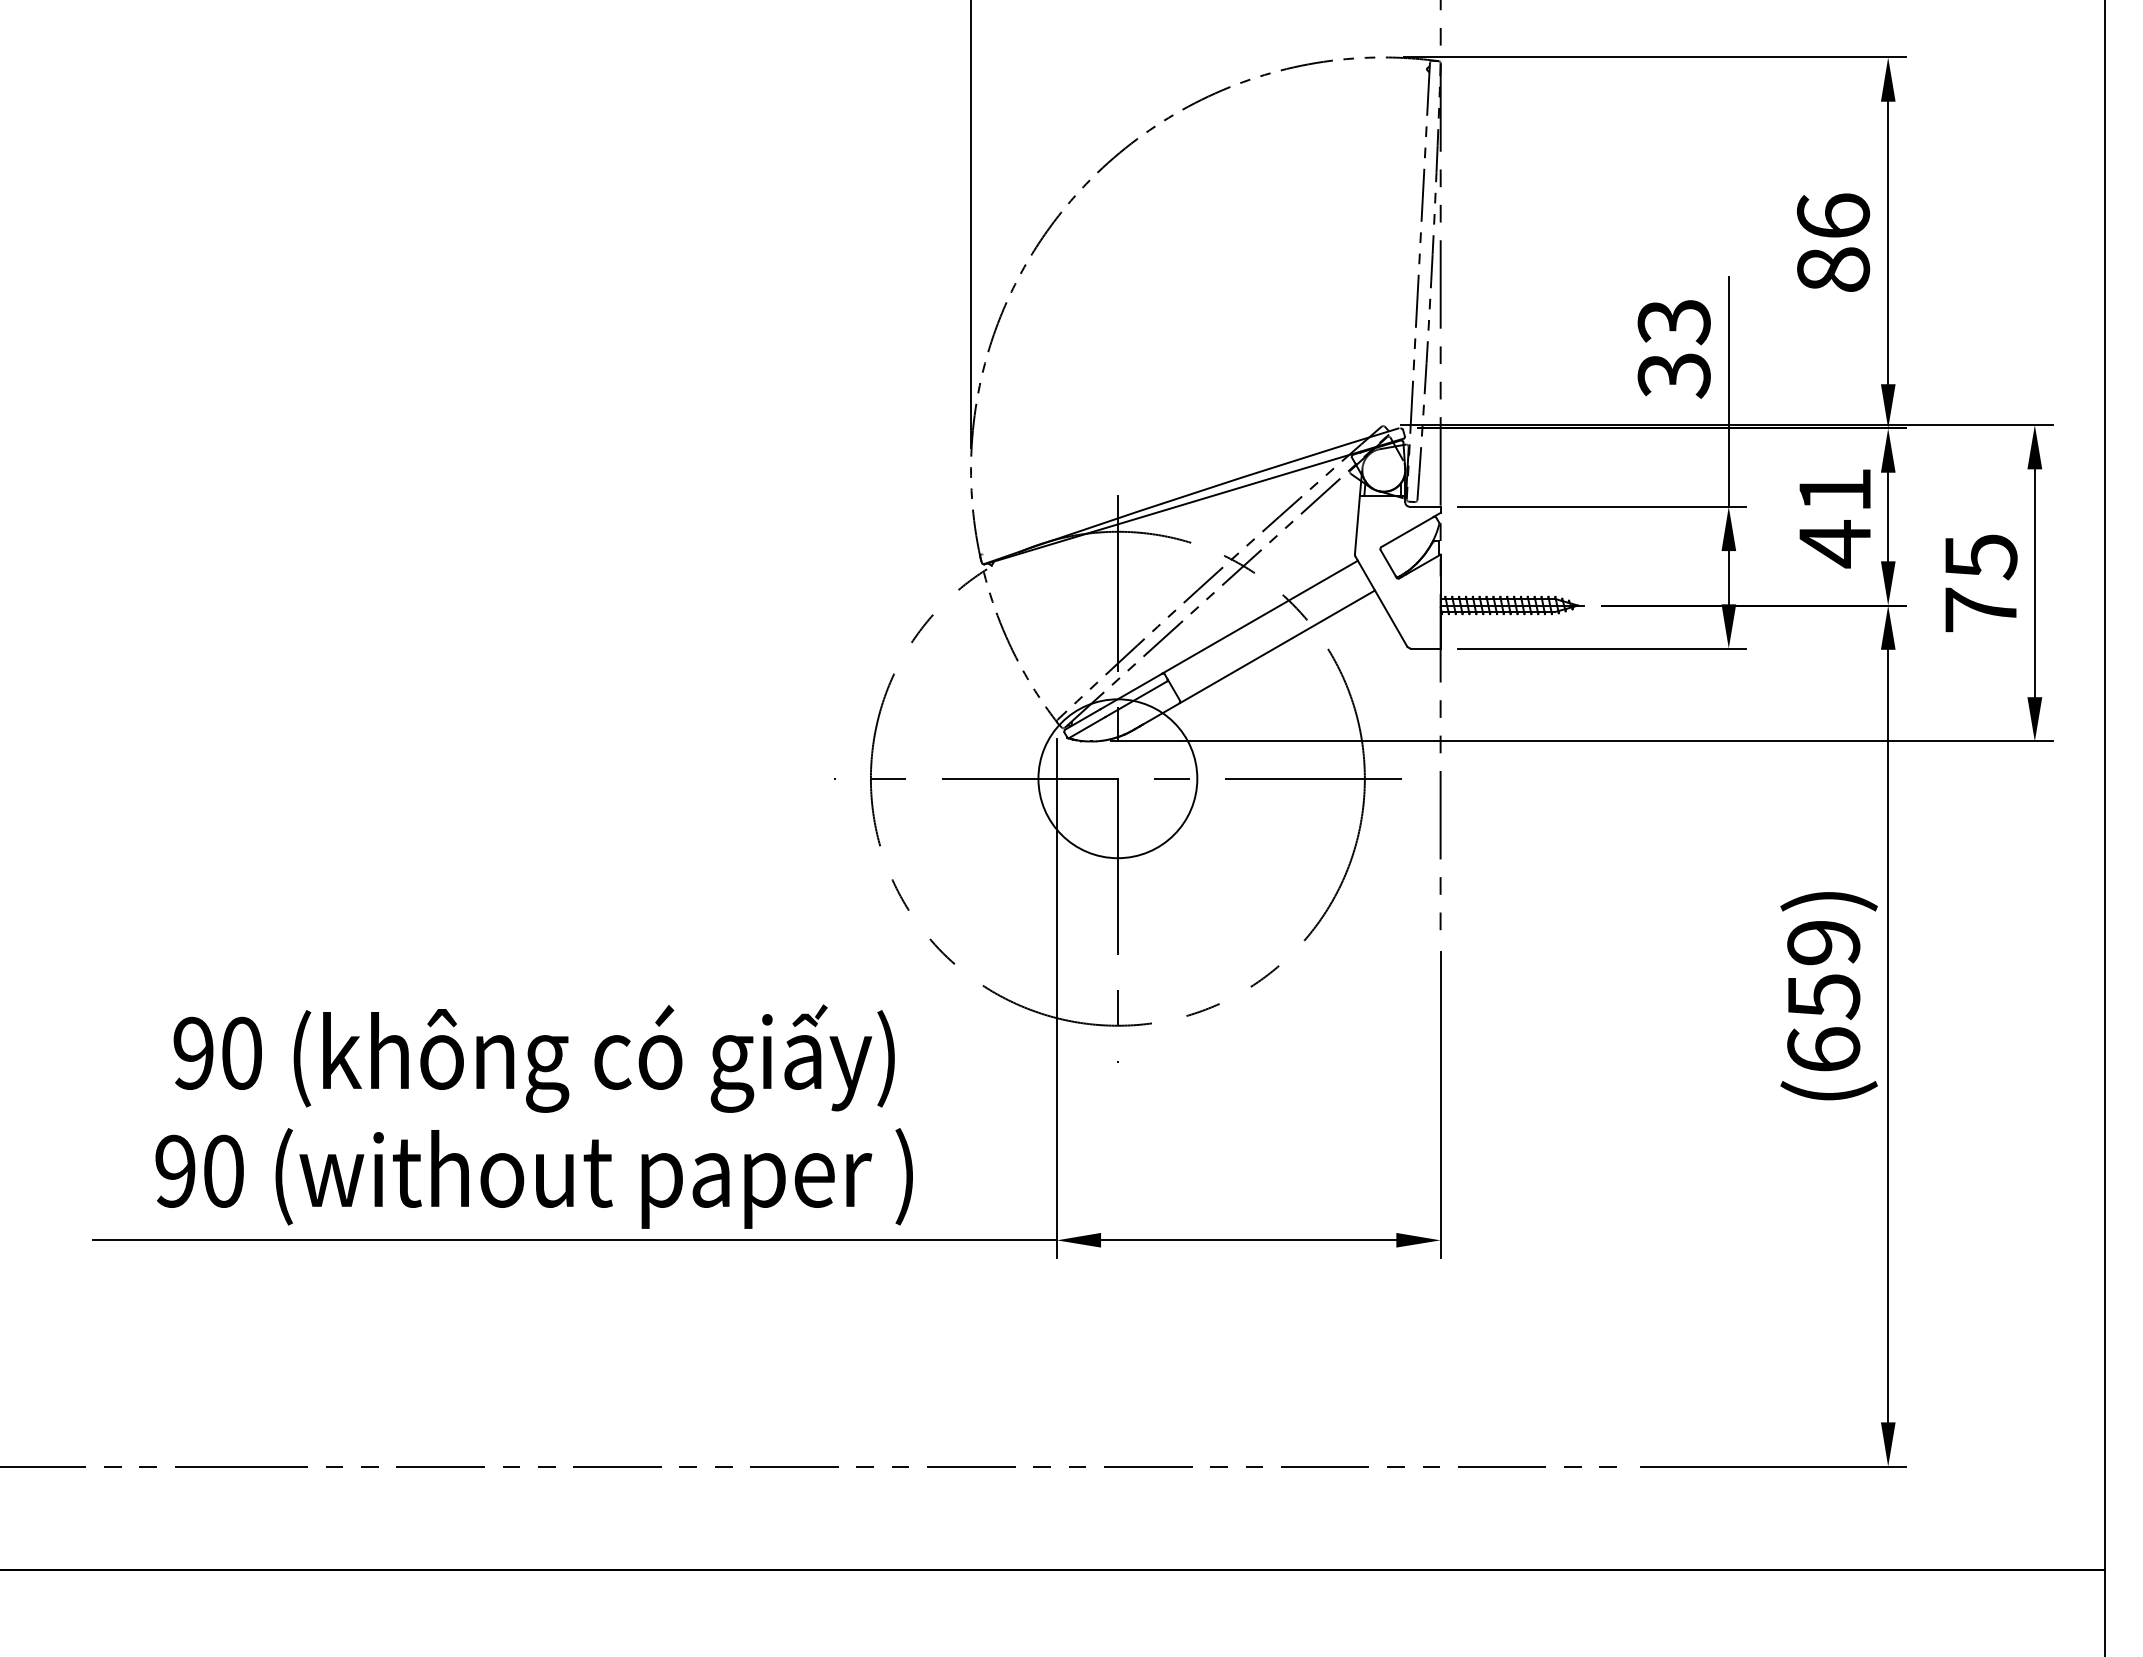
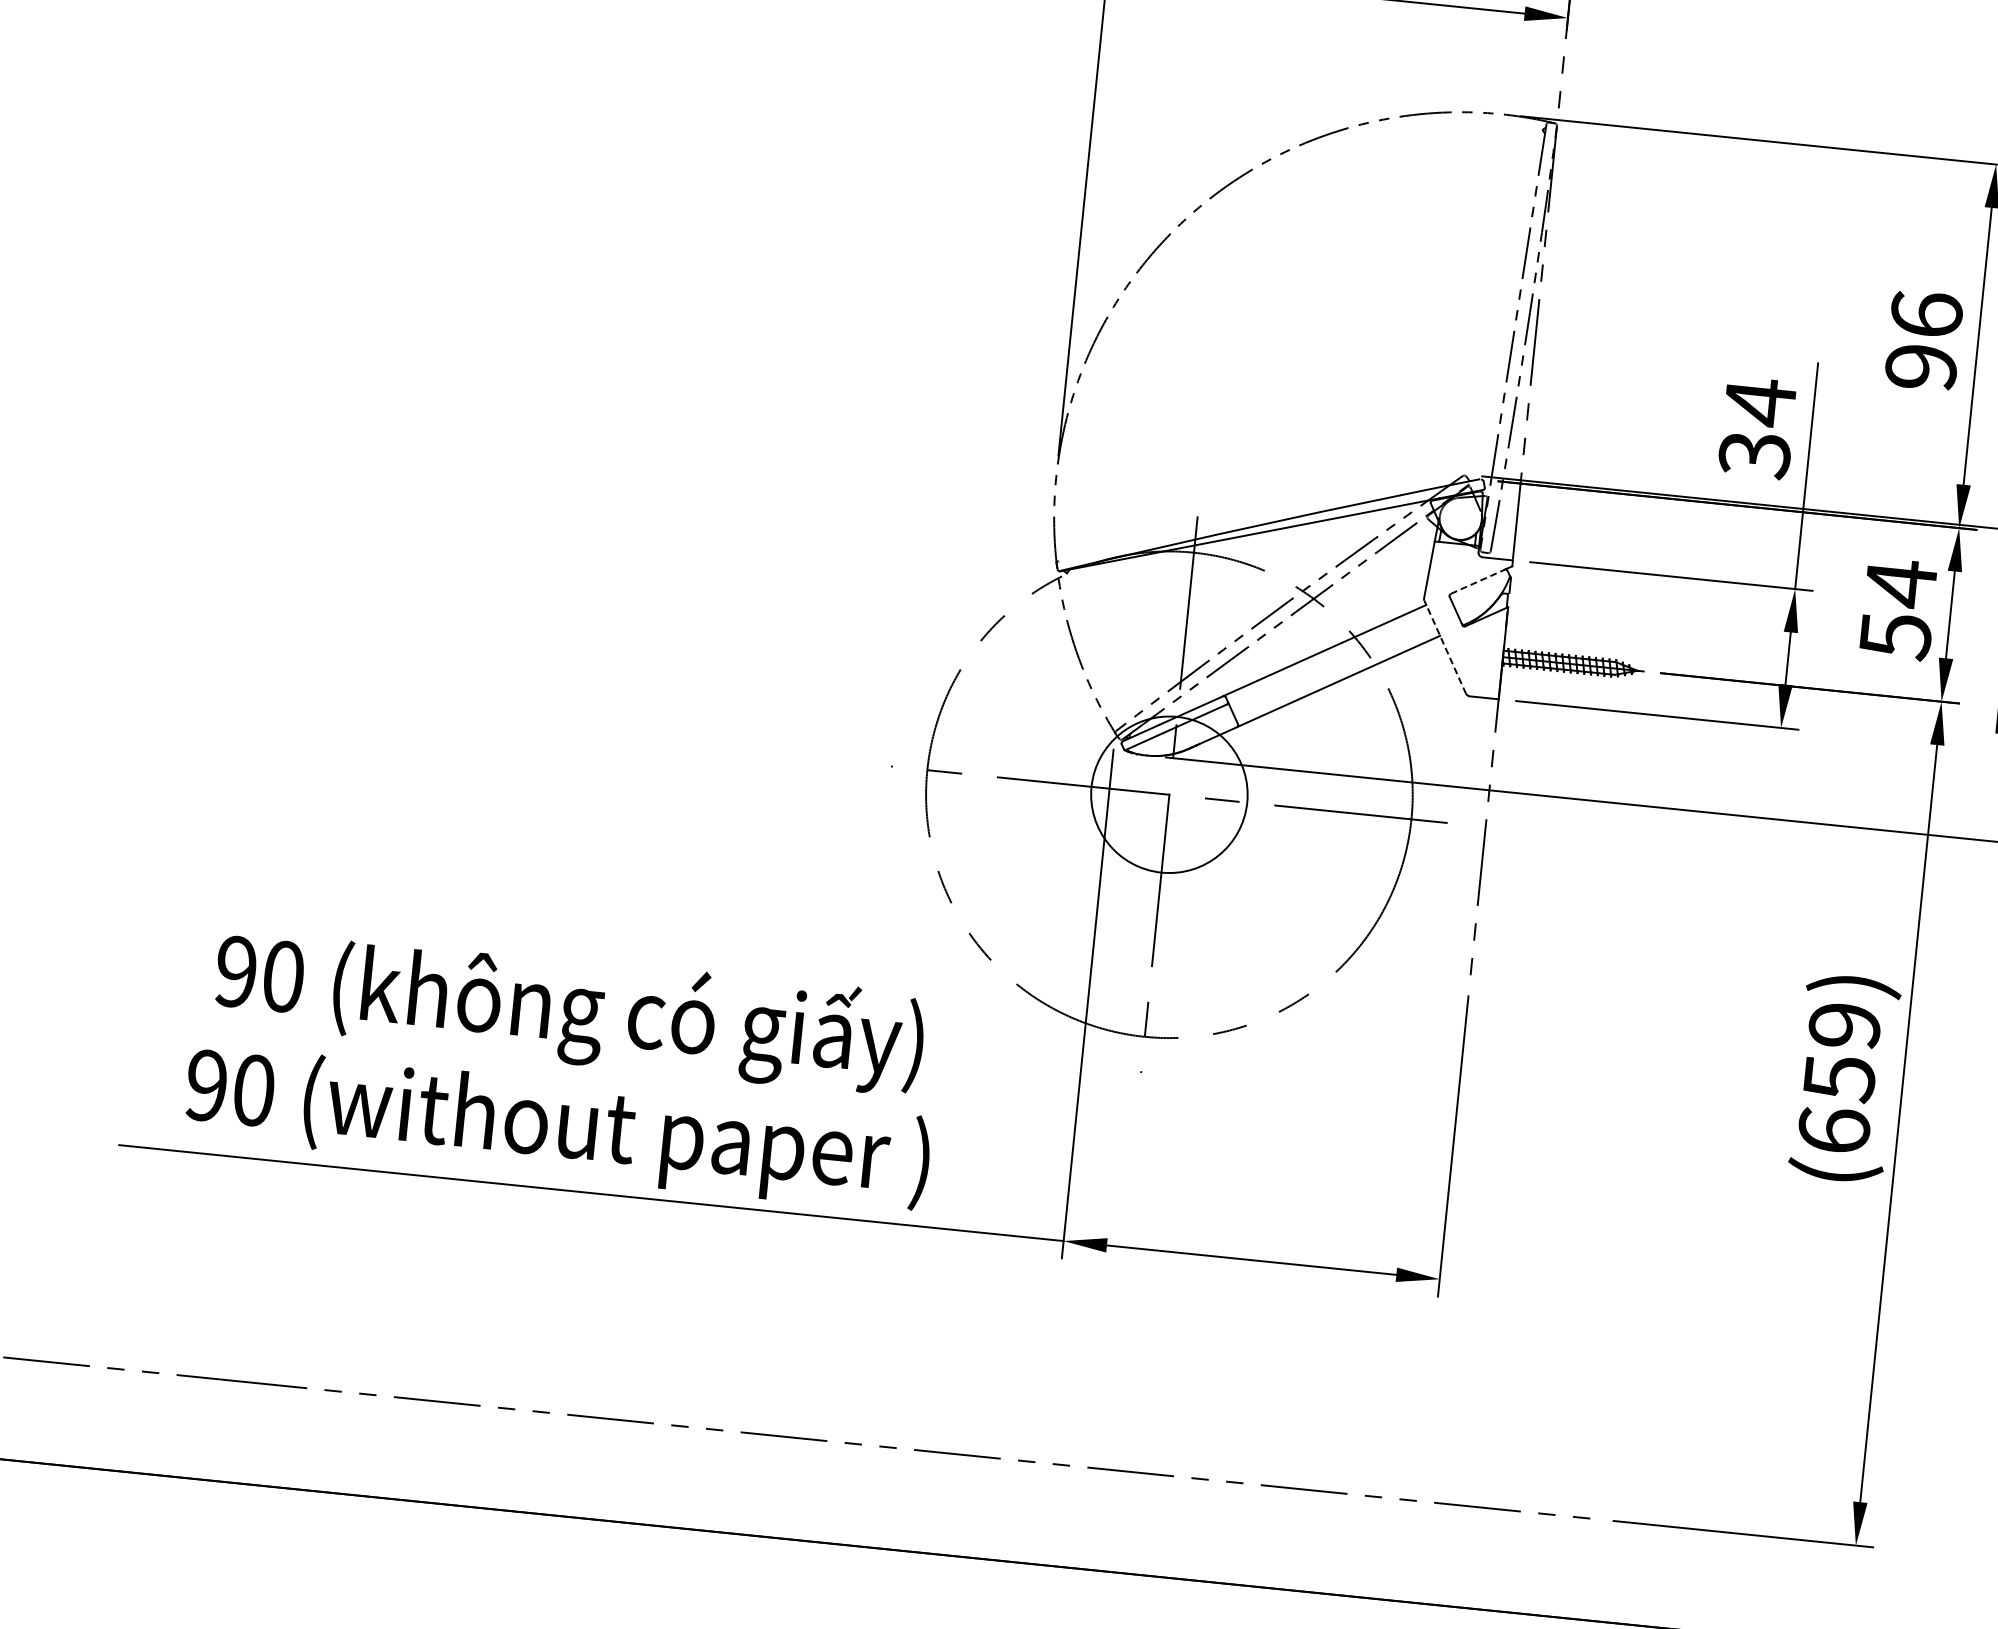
text: (1833, 269) -> (1921, 366), 86 -> 96
text: (1673, 321) -> (1759, 401), 33 -> 34
text: (1835, 517) -> (1898, 610), 41 -> 54
line: (1407, 532) -> (1477, 582), solid -> dashed
line: (1381, 601) -> (1445, 647), solid -> dashed

